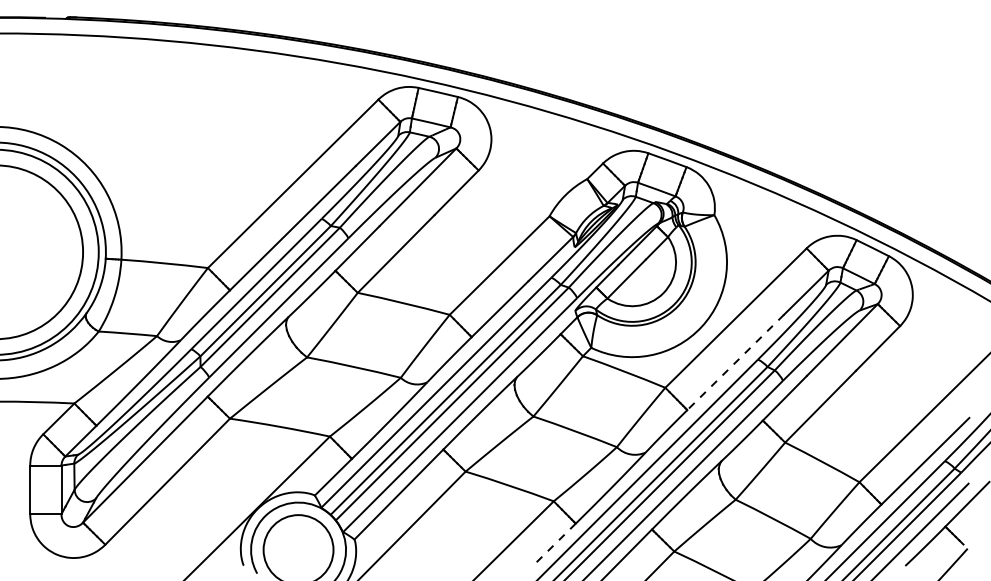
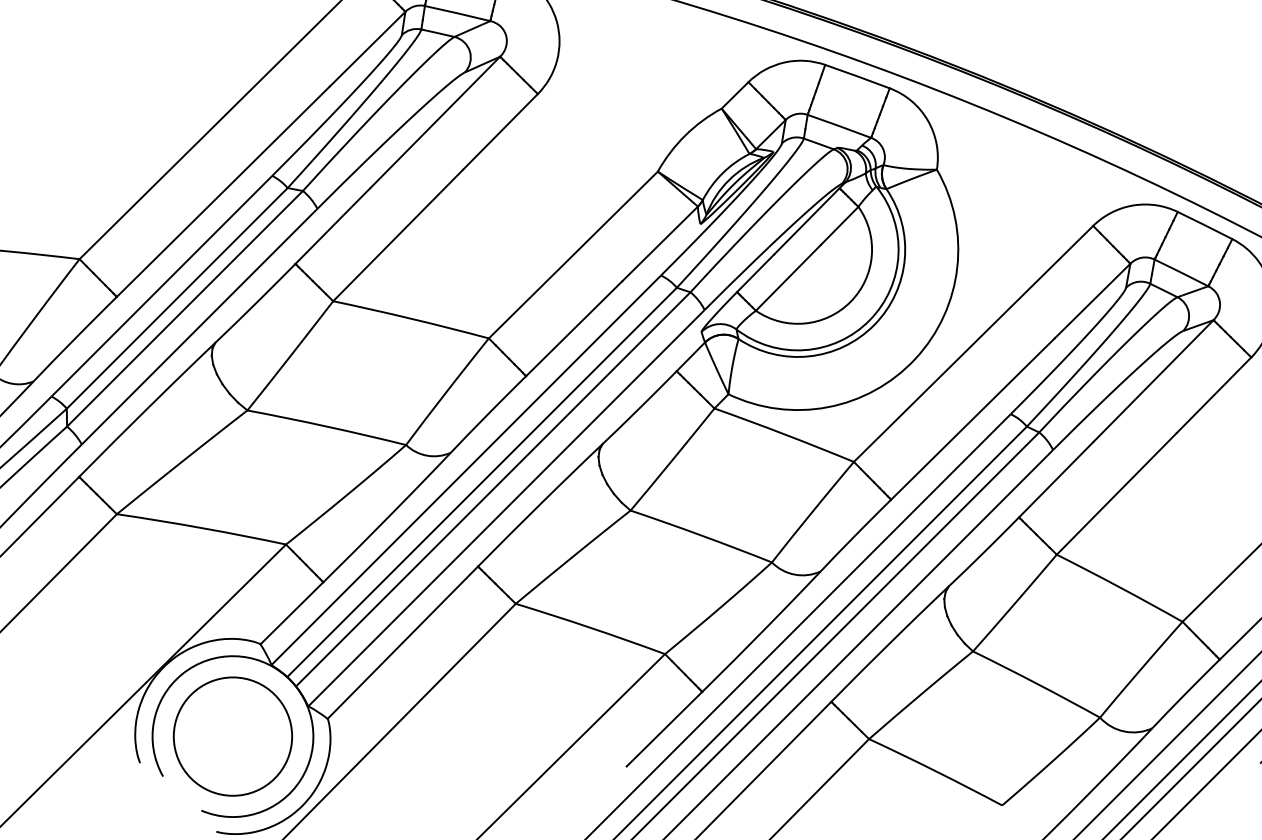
line: (735, 362) -> (972, 419), dashed -> solid
line: (553, 546) -> (664, 730), dashed -> solid

